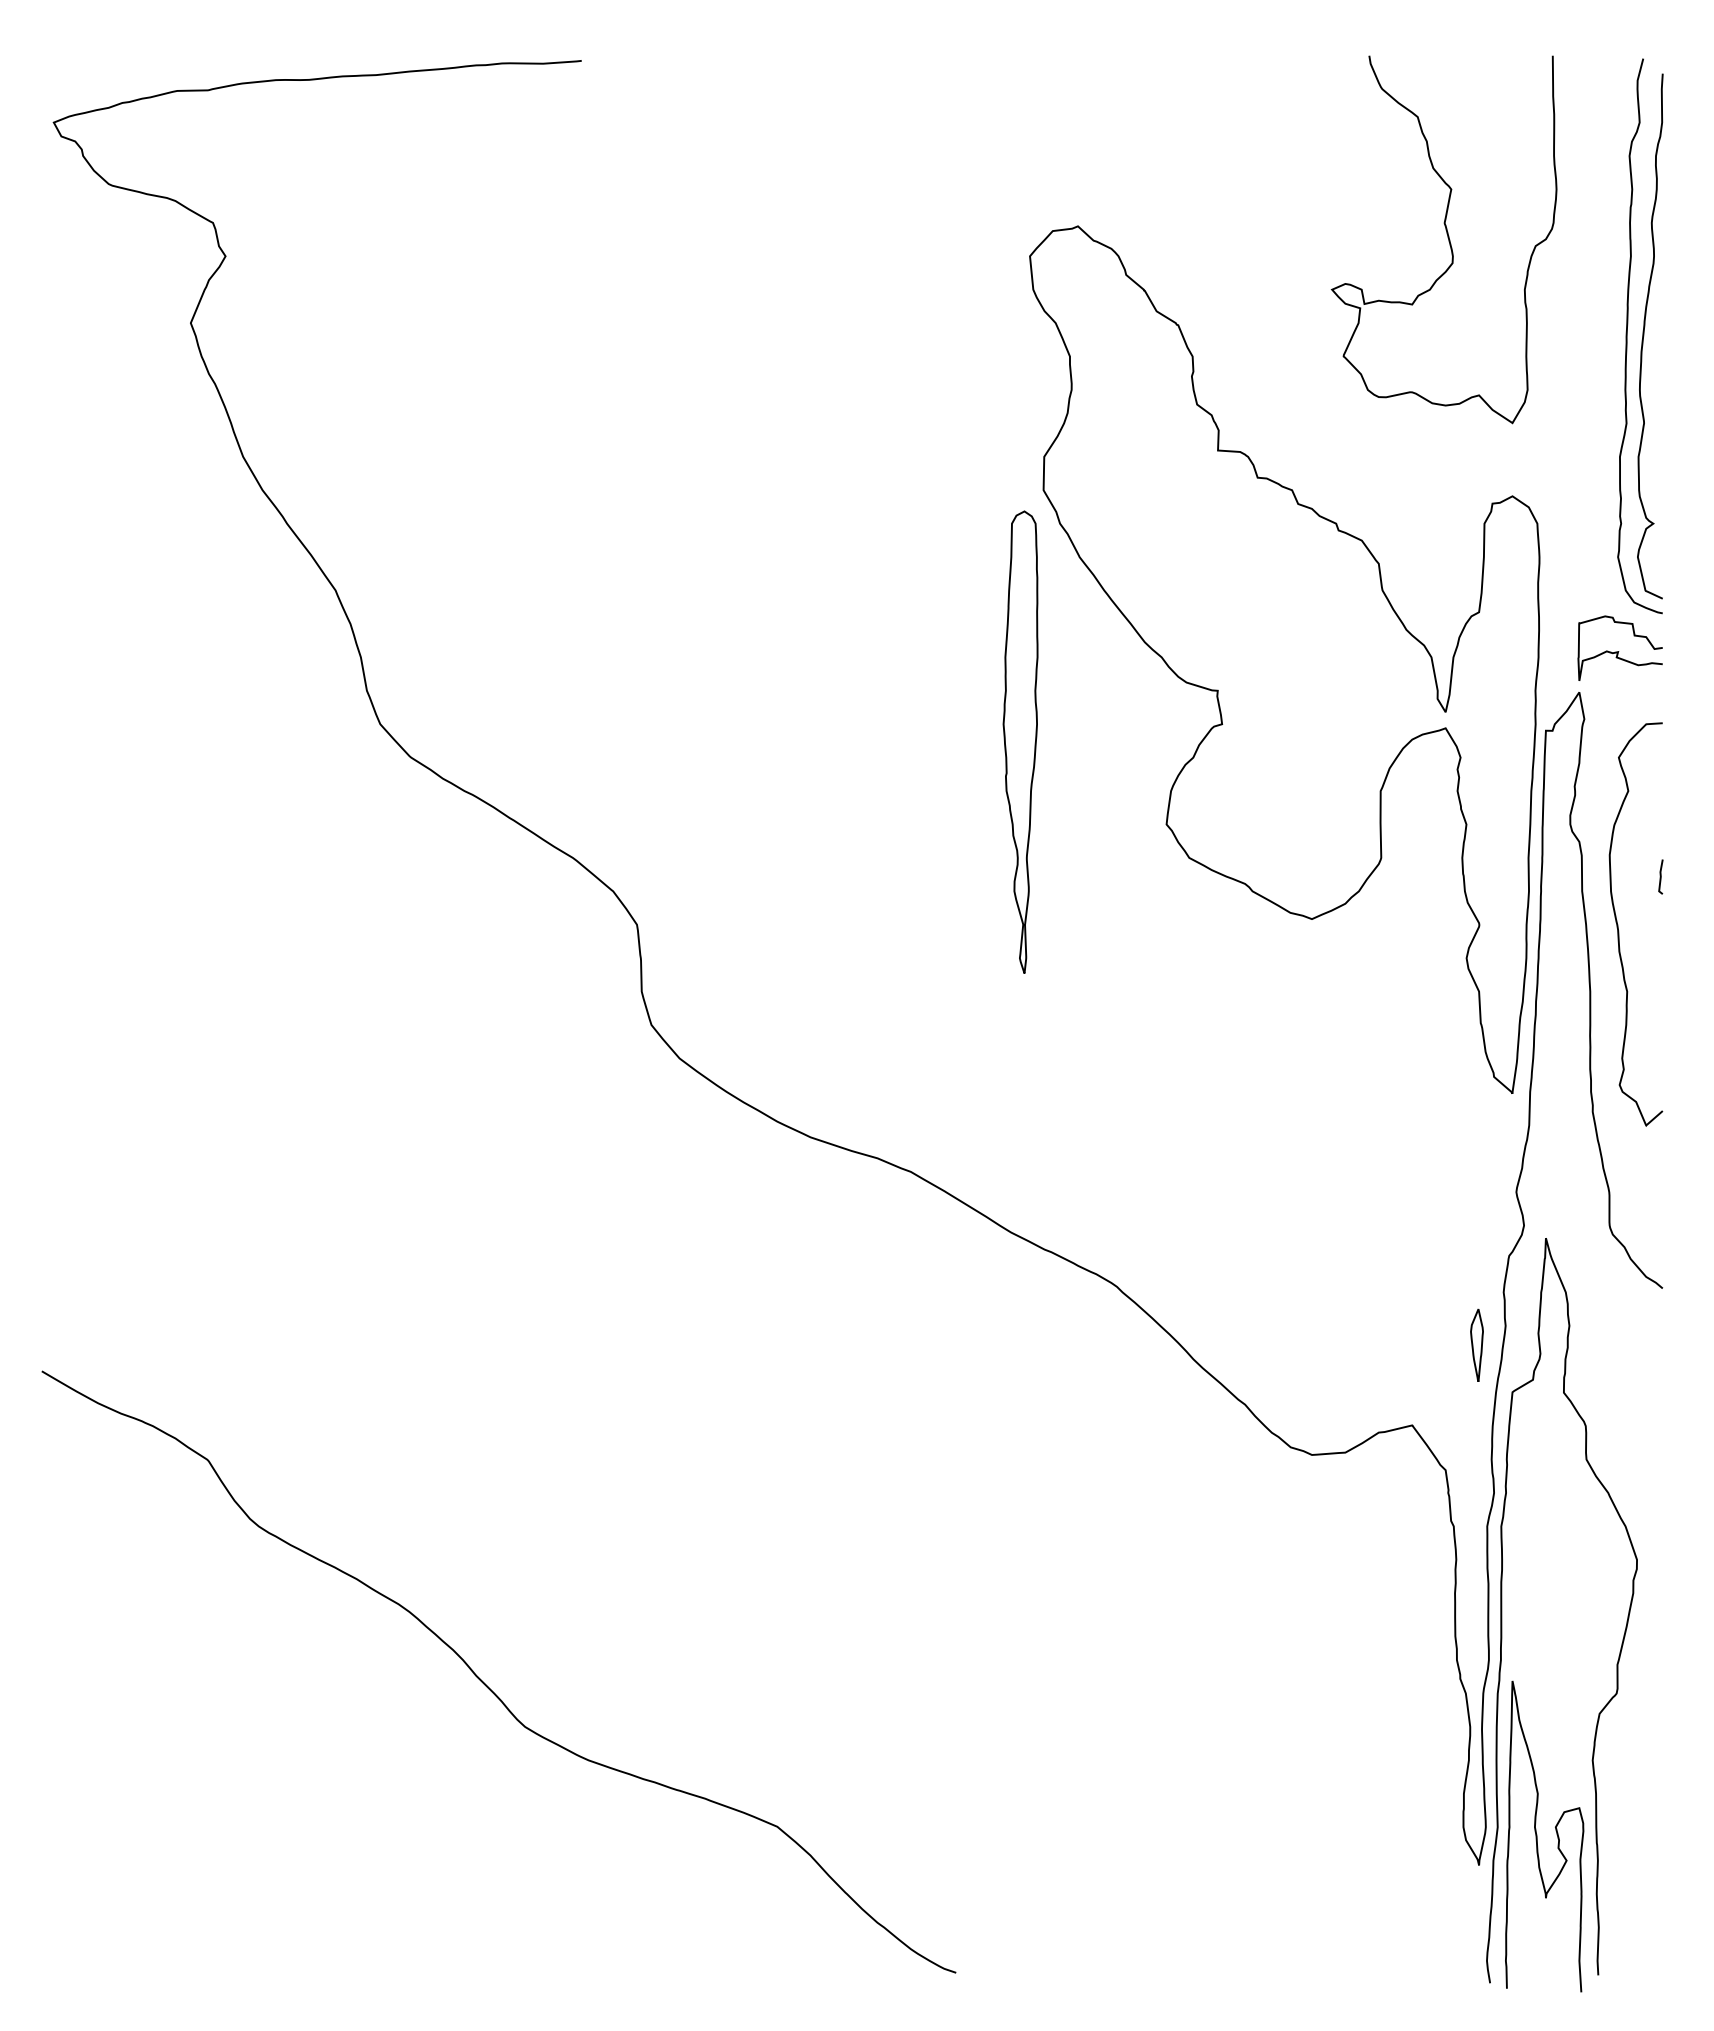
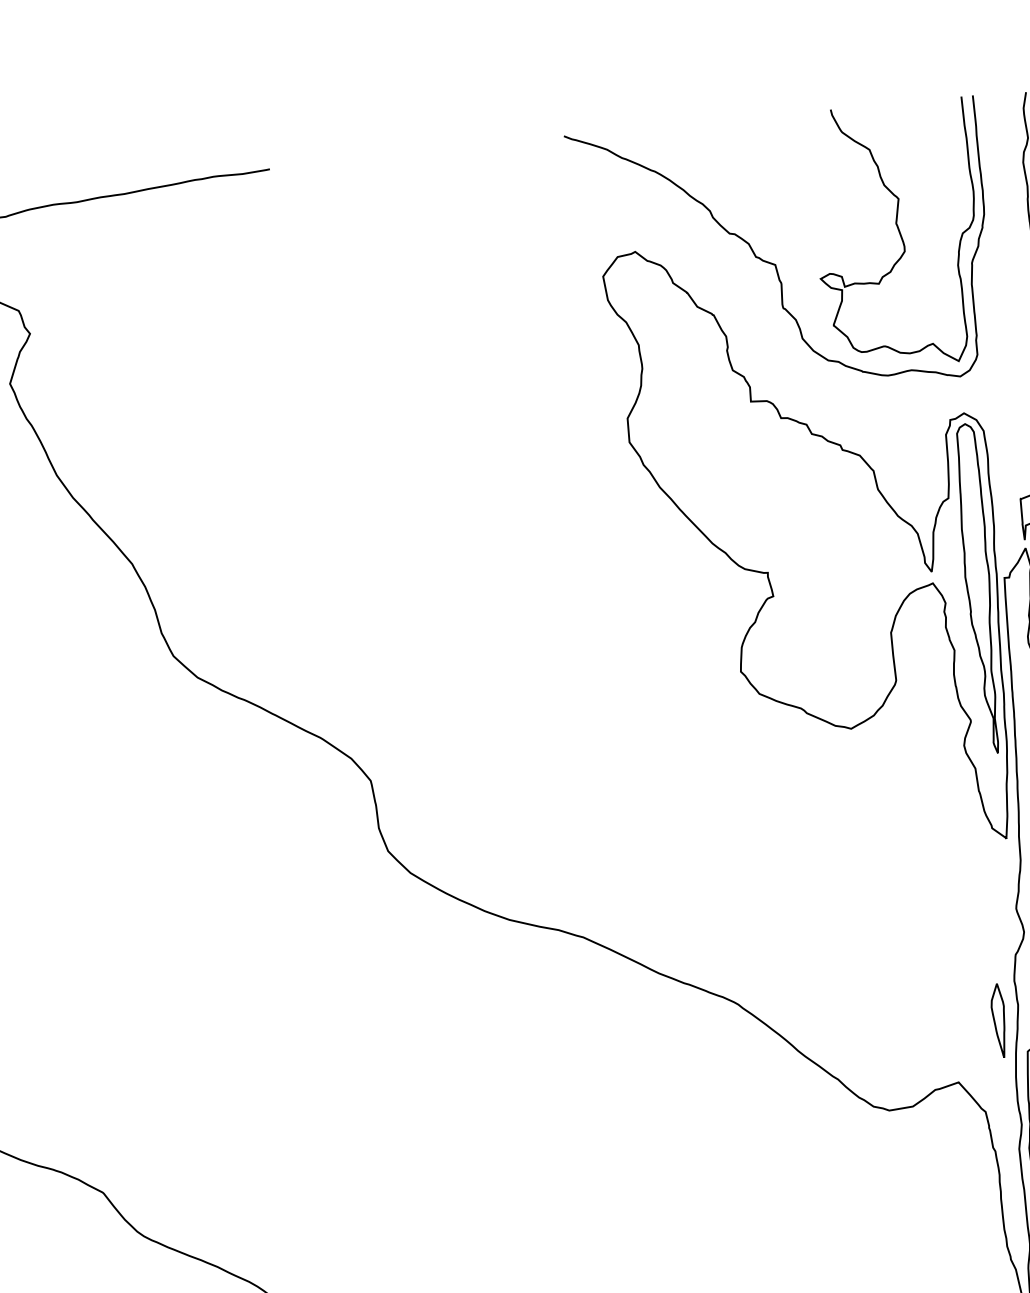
curve: (1270, 262) -> (774, 263), added
part: (1020, 741) -> (978, 588), moved
part: (1476, 1345) -> (998, 1020), size x1.43

